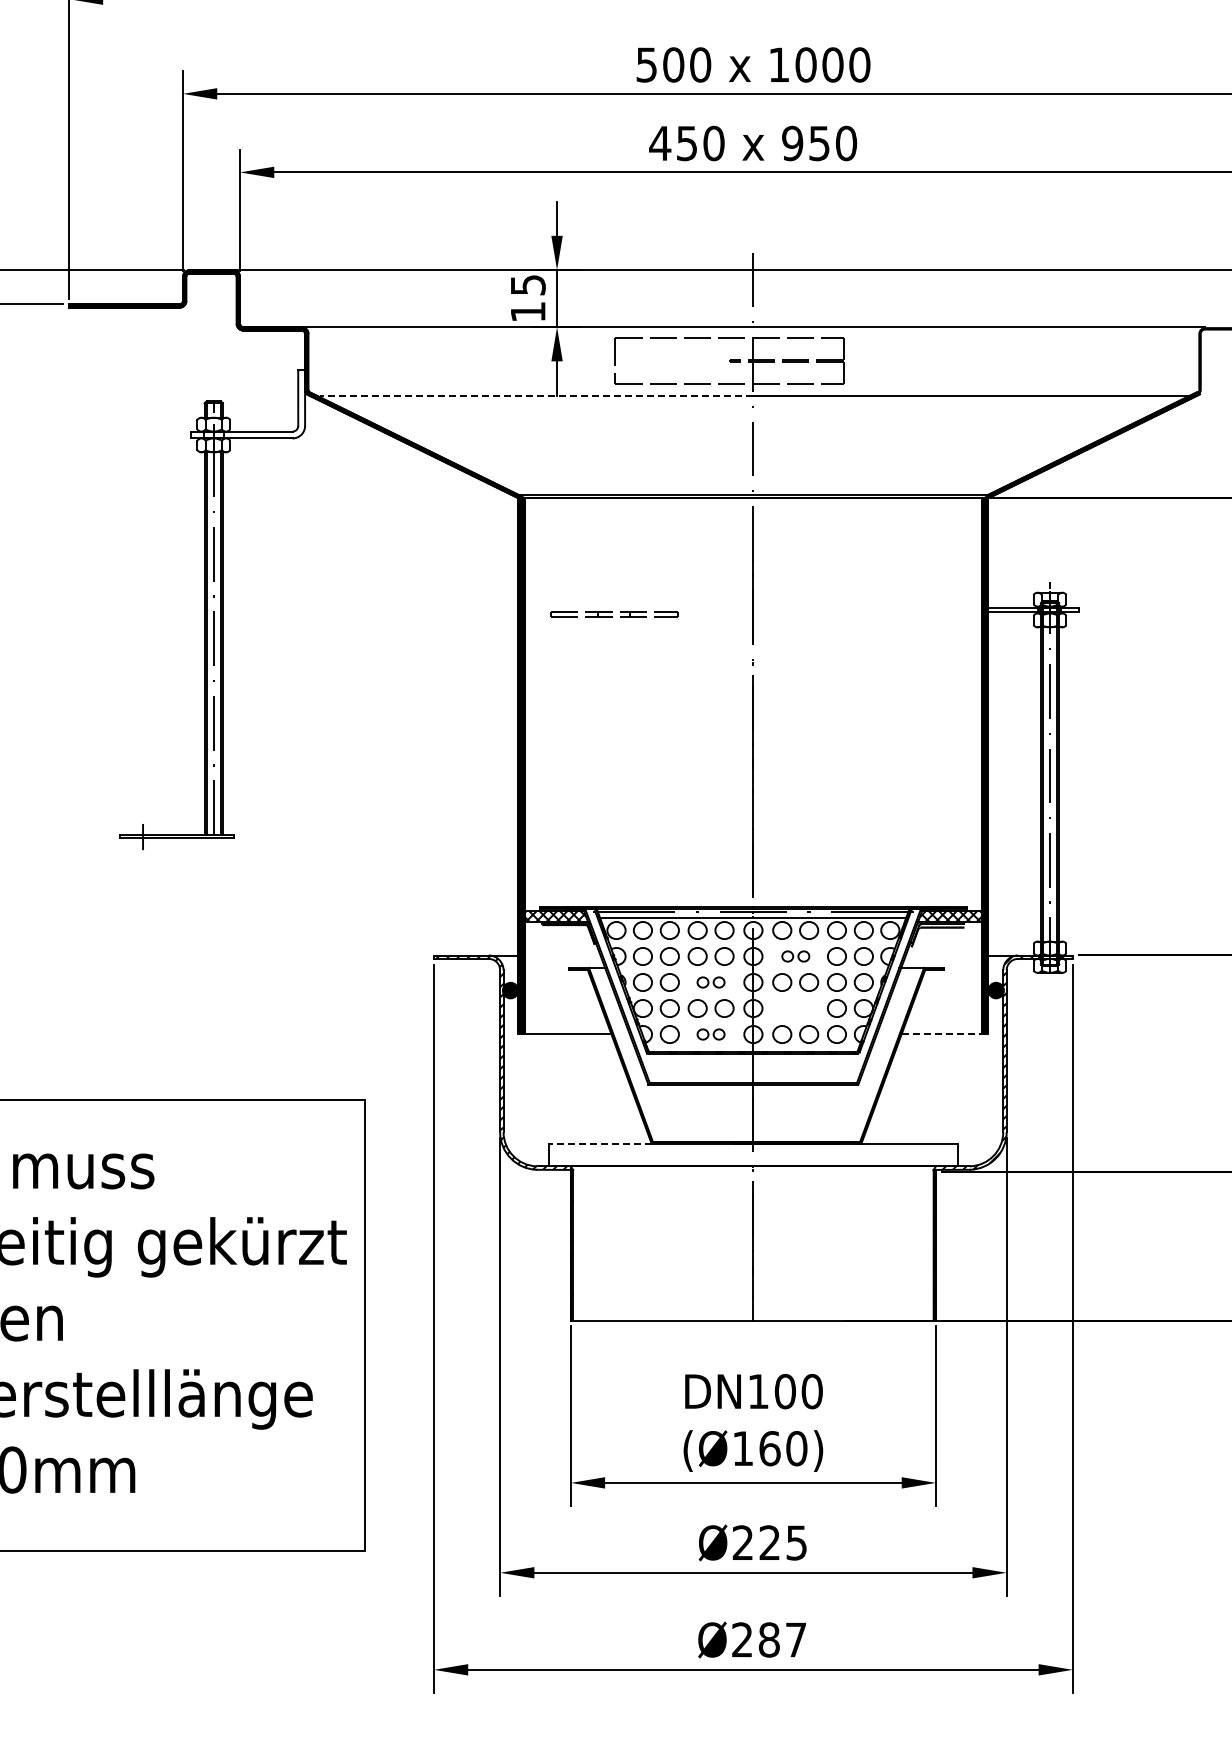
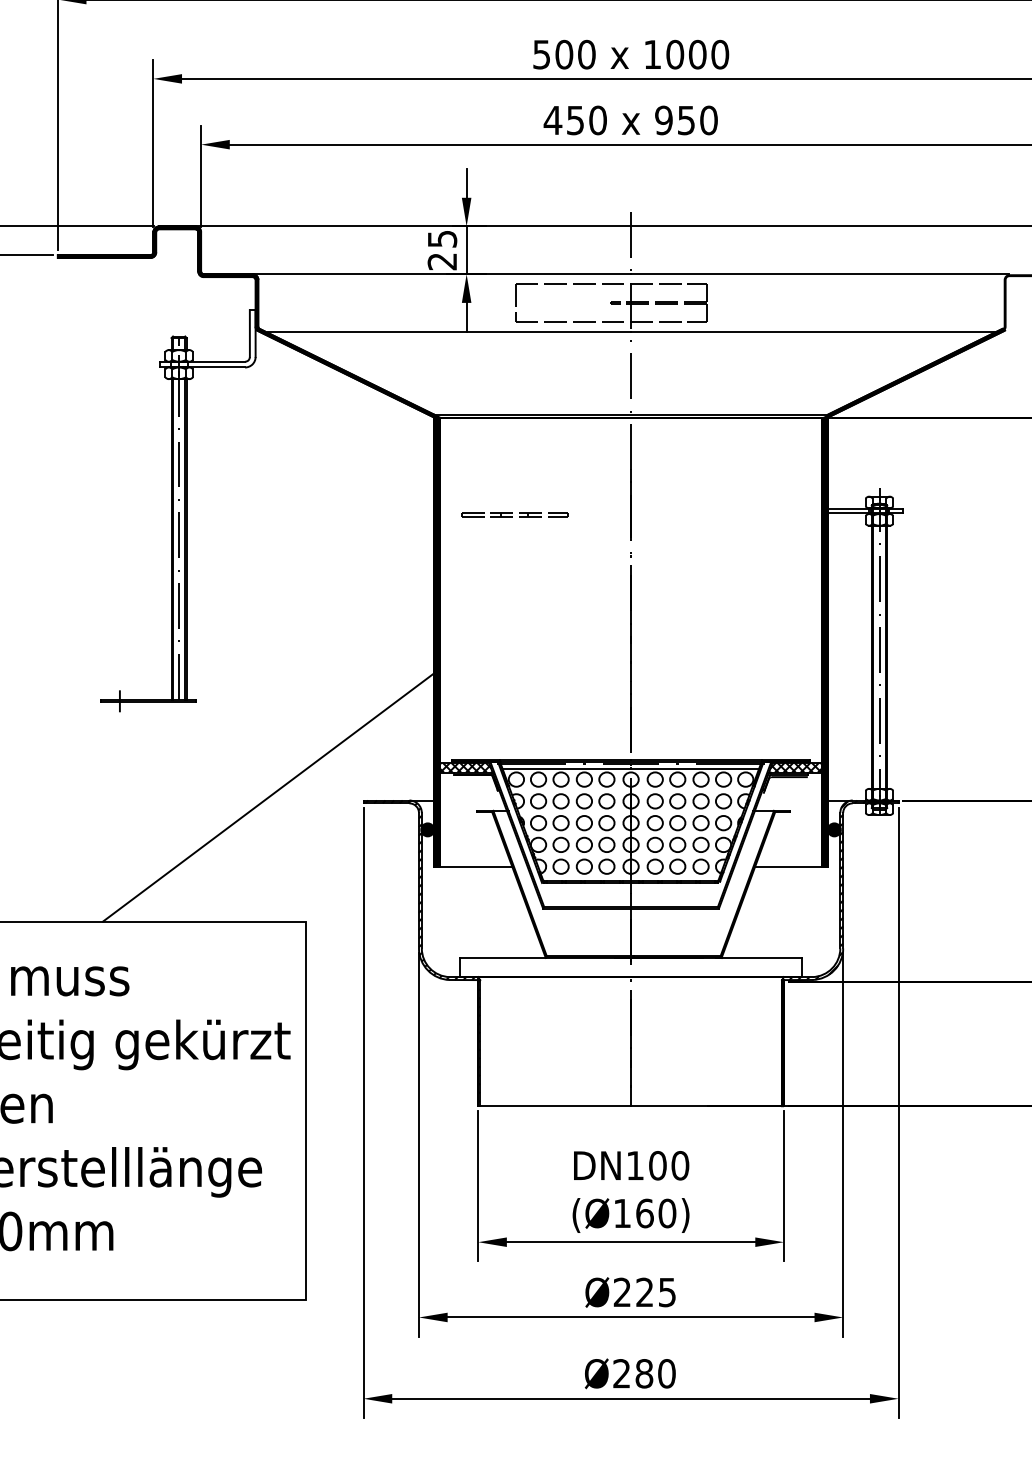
text: (527, 312) -> (441, 262), 15 -> 25
line: (536, 395) -> (449, 331), dashed -> solid
line: (322, 949) -> (270, 795), added
part: (795, 956) -> (666, 801), size x1.67
part: (710, 982) -> (595, 823), size x1.67
part: (795, 1008) -> (666, 844), added
part: (710, 1034) -> (595, 866), size x1.67
line: (945, 1034) -> (791, 866), dashed -> solid
line: (599, 1143) -> (502, 957), dashed -> solid
text: (795, 1639) -> (666, 1373), Ø287 -> Ø280

